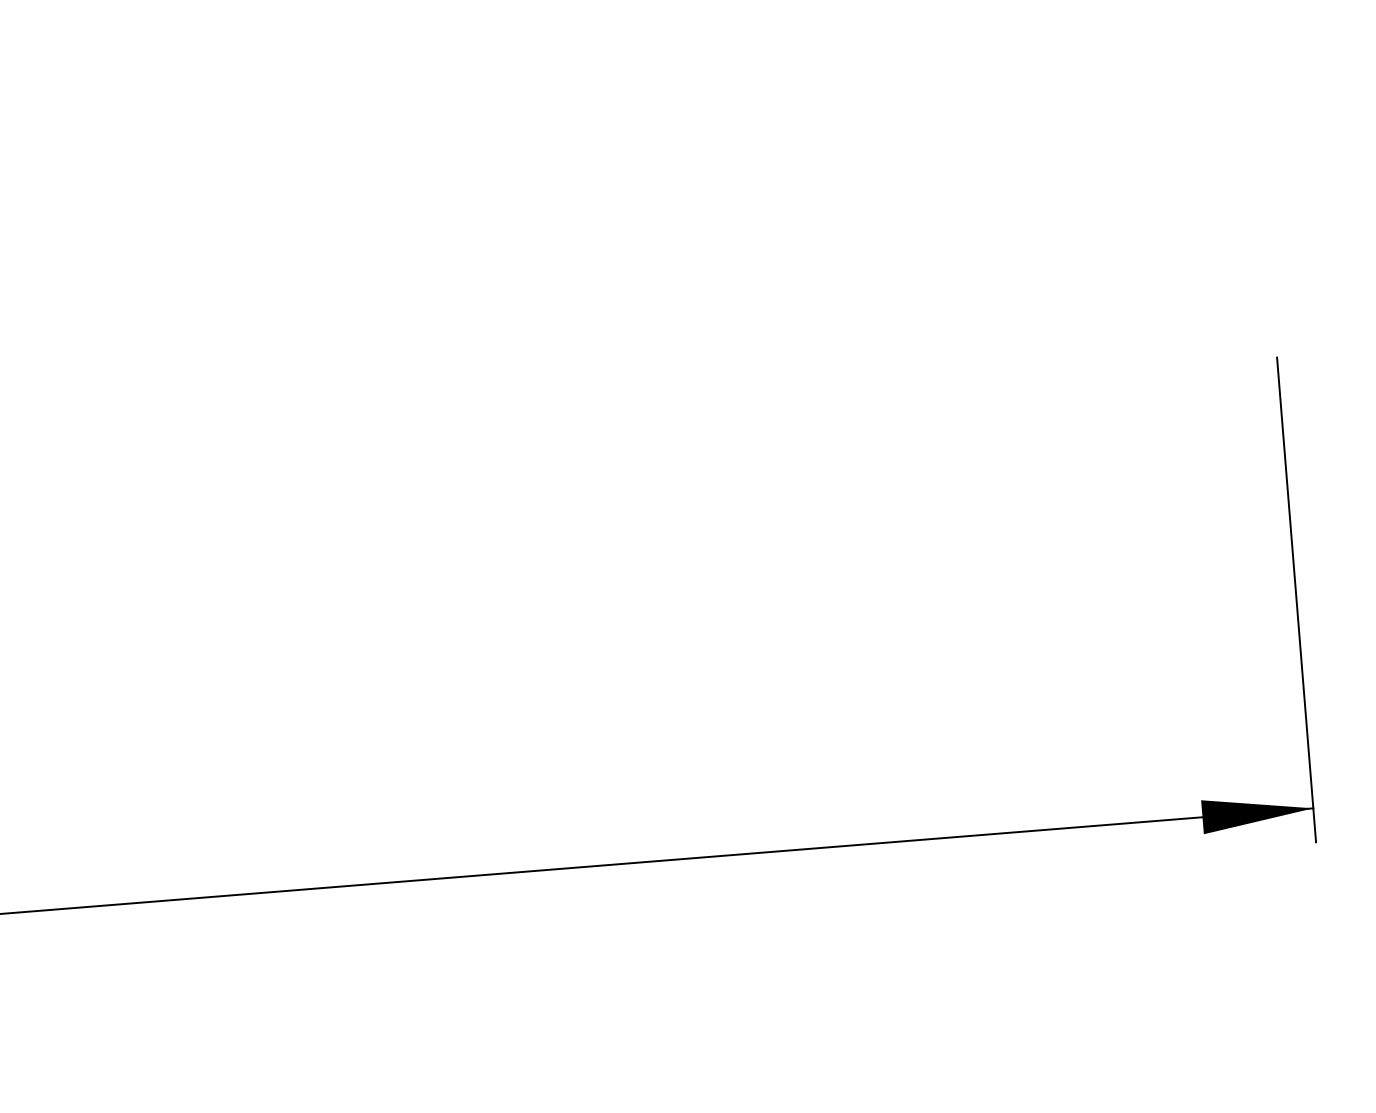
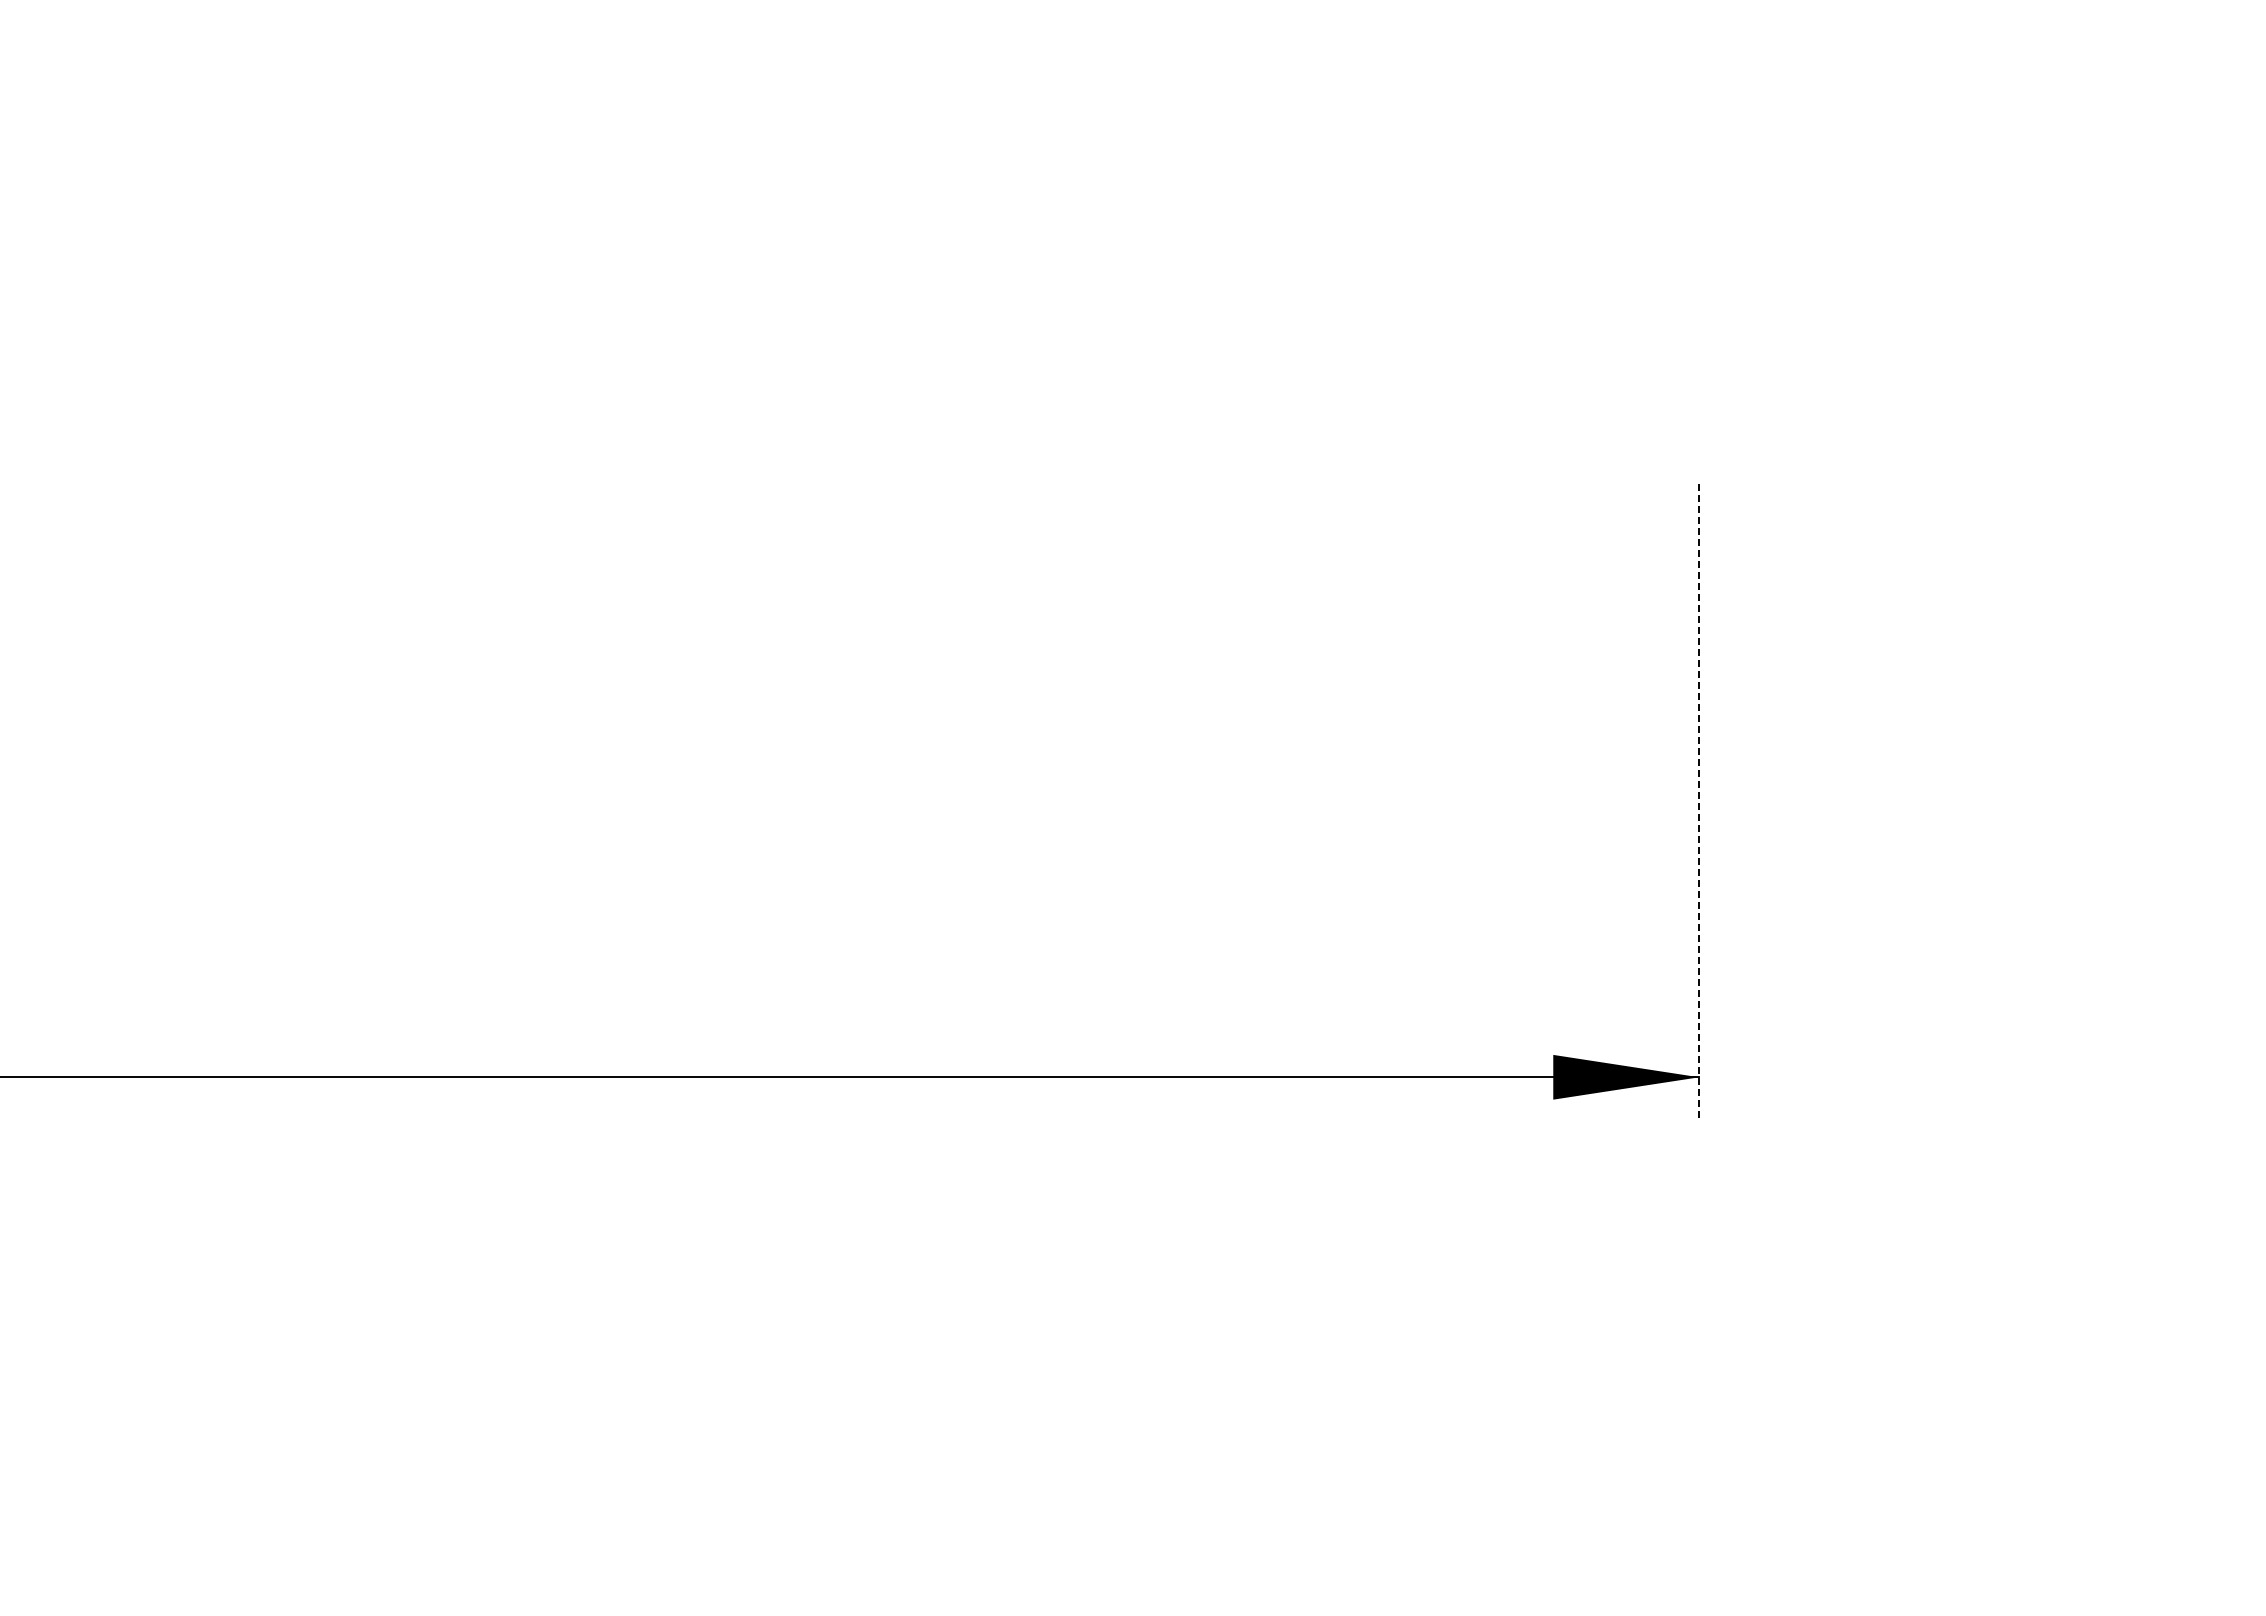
line: (1296, 600) -> (1699, 803), solid -> dashed

